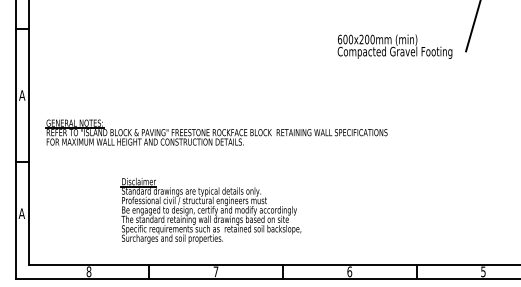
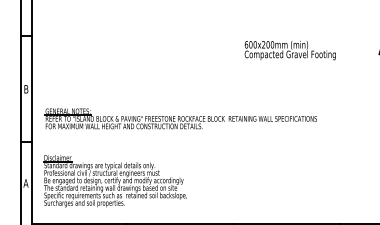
text: (394, 46) -> (289, 50), moved
text: (22, 95) -> (26, 89), A -> B
part: (210, 210) -> (114, 180), moved

